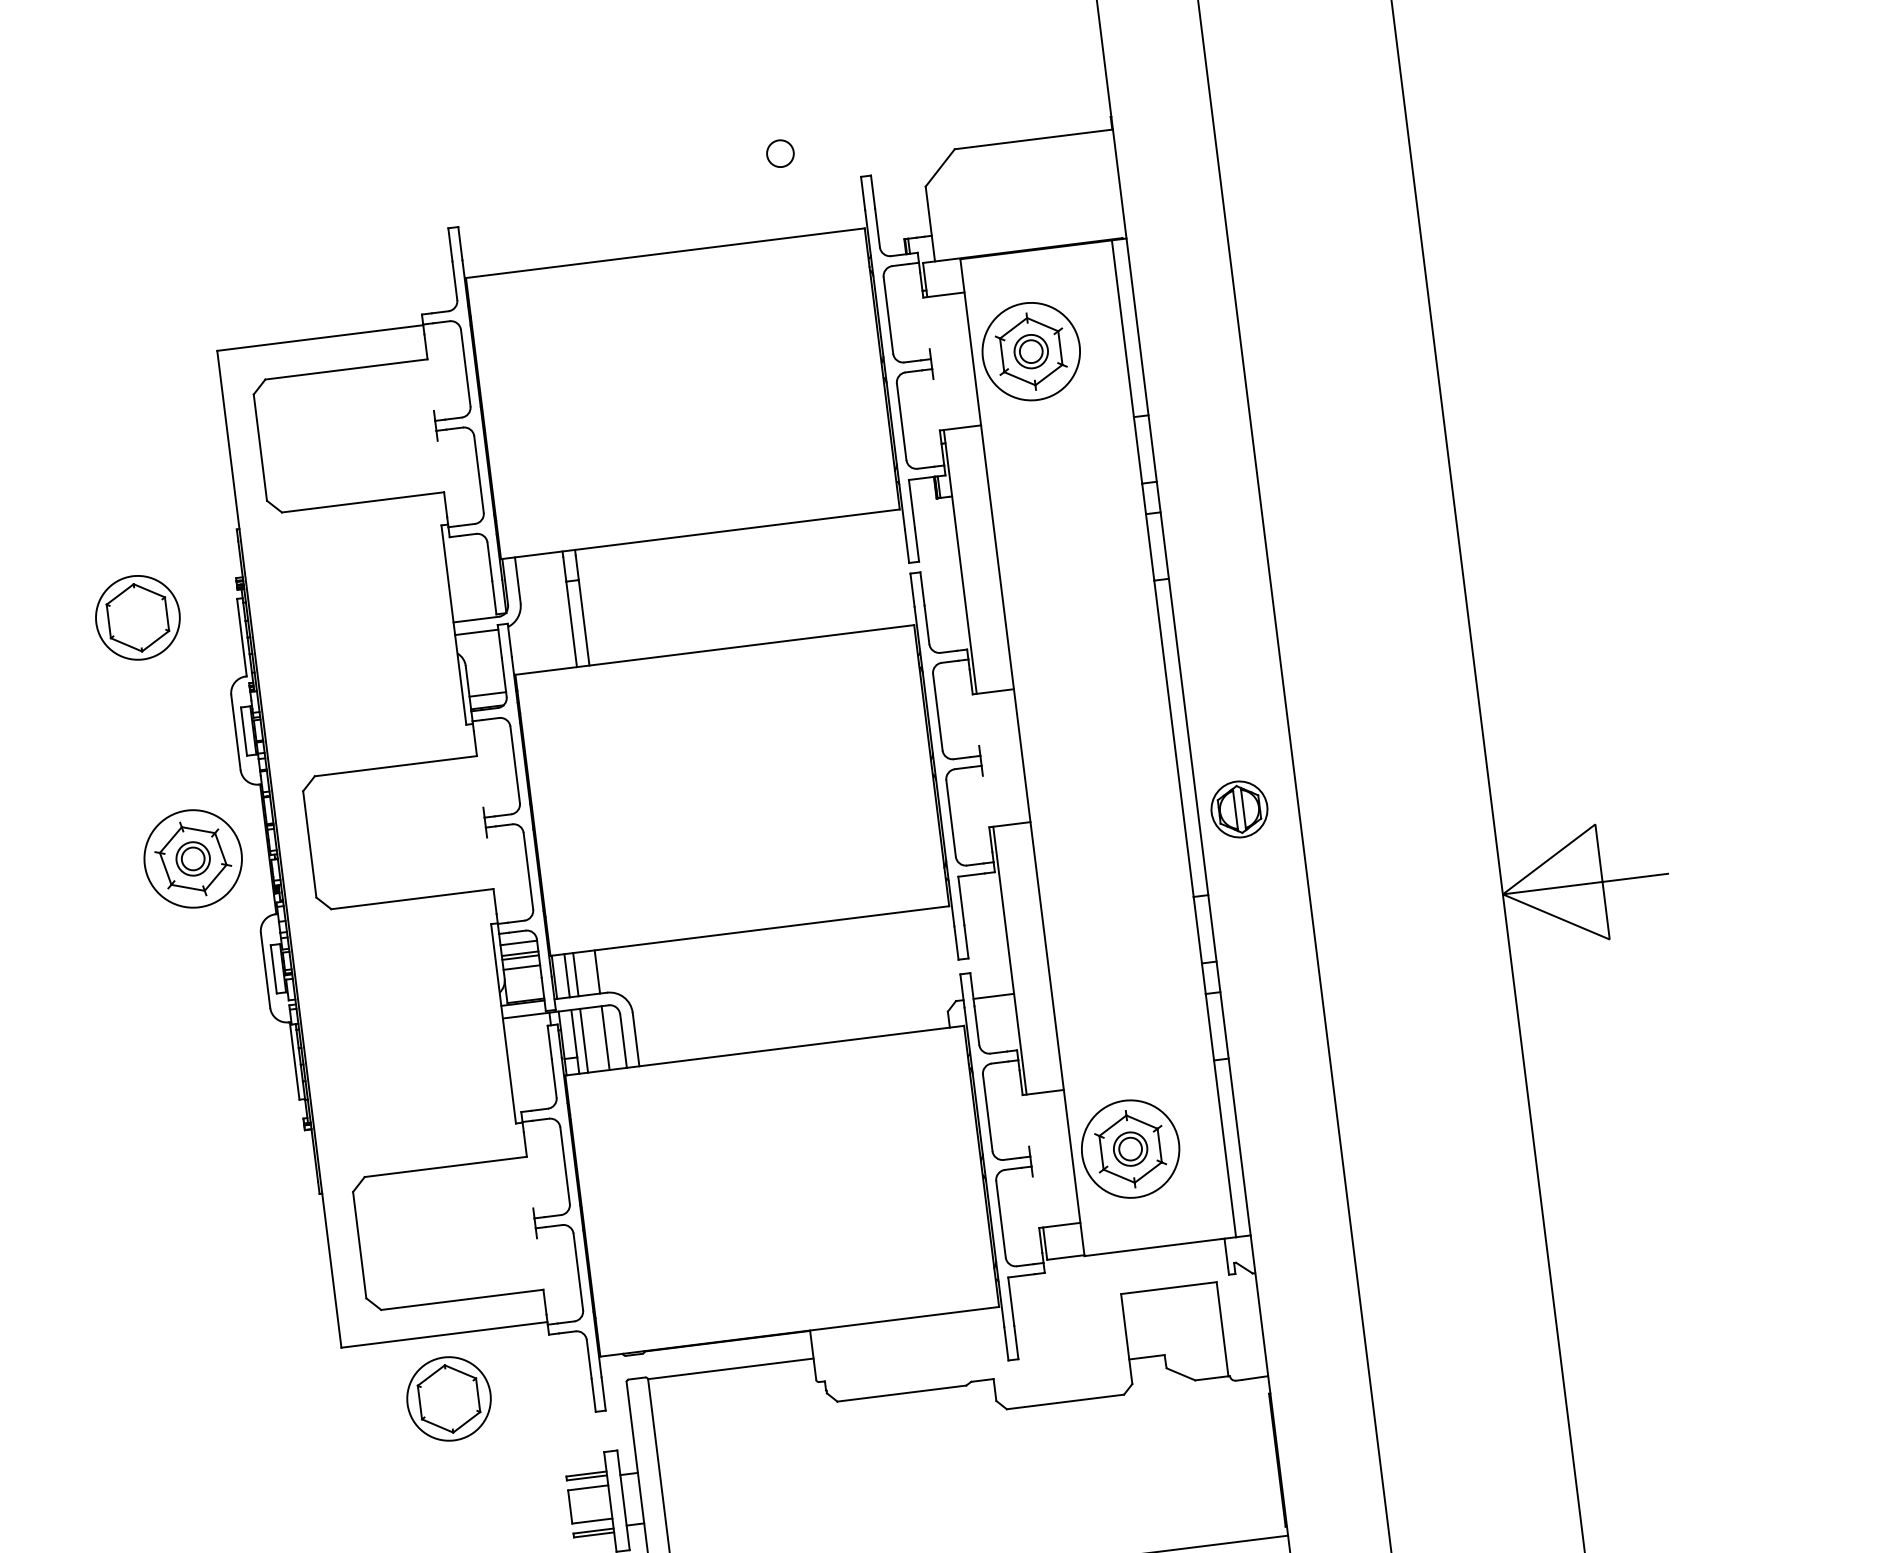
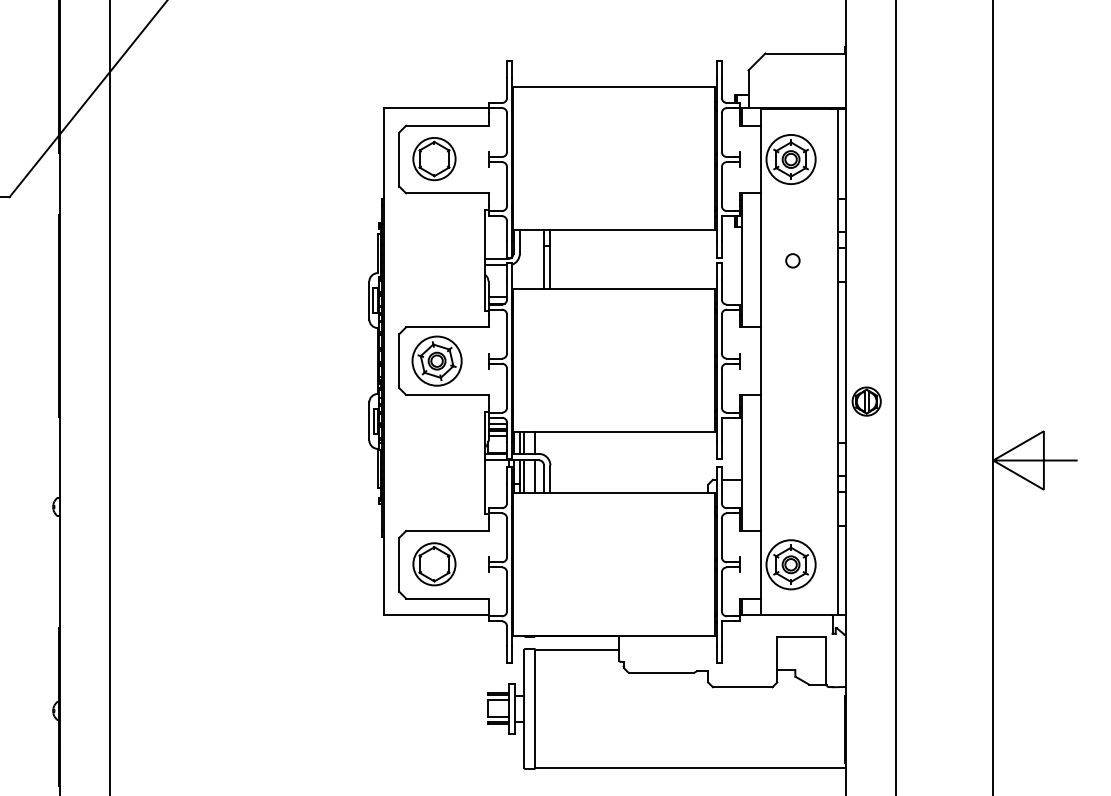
circle: (779, 153) -> (792, 260), moved
part: (138, 618) -> (434, 159), moved
part: (191, 857) -> (436, 360), moved
part: (449, 1399) -> (434, 564), moved

